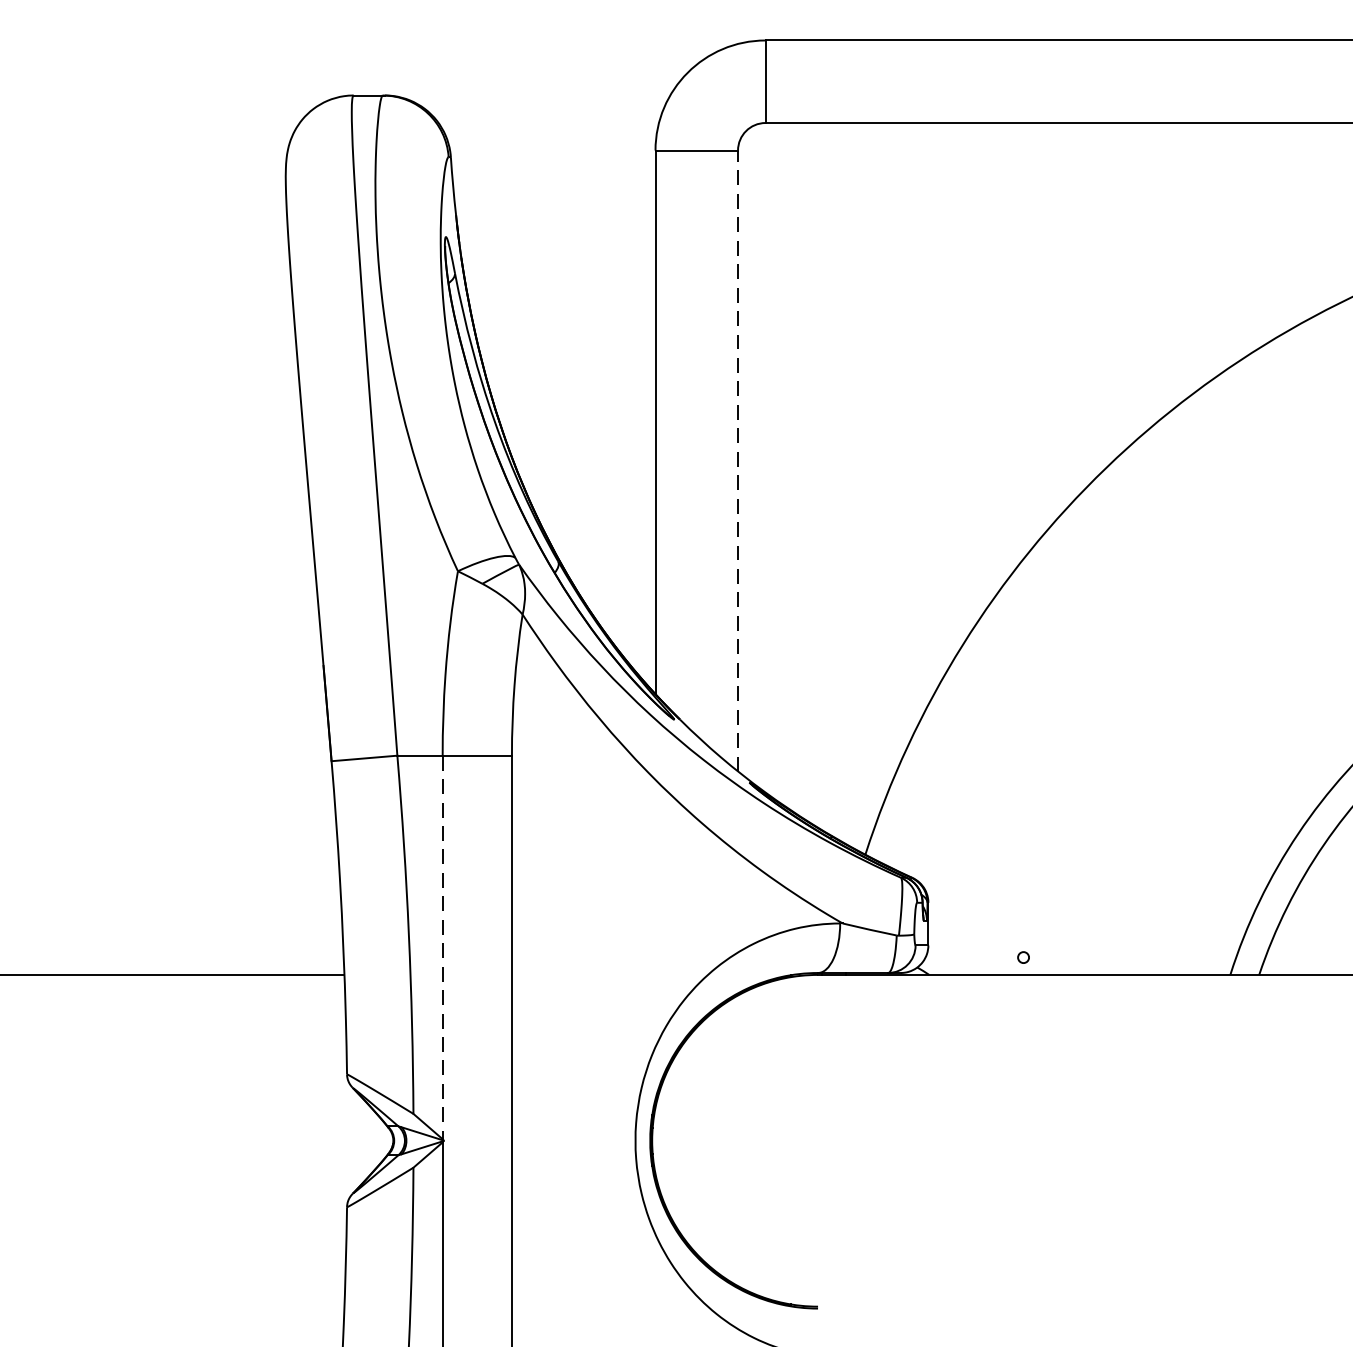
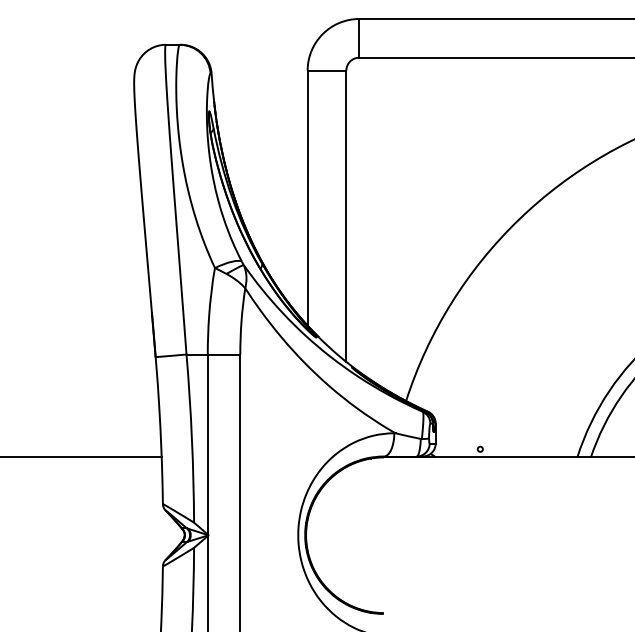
line: (738, 461) -> (346, 216), dashed -> solid
line: (442, 947) -> (207, 444), dashed -> solid

